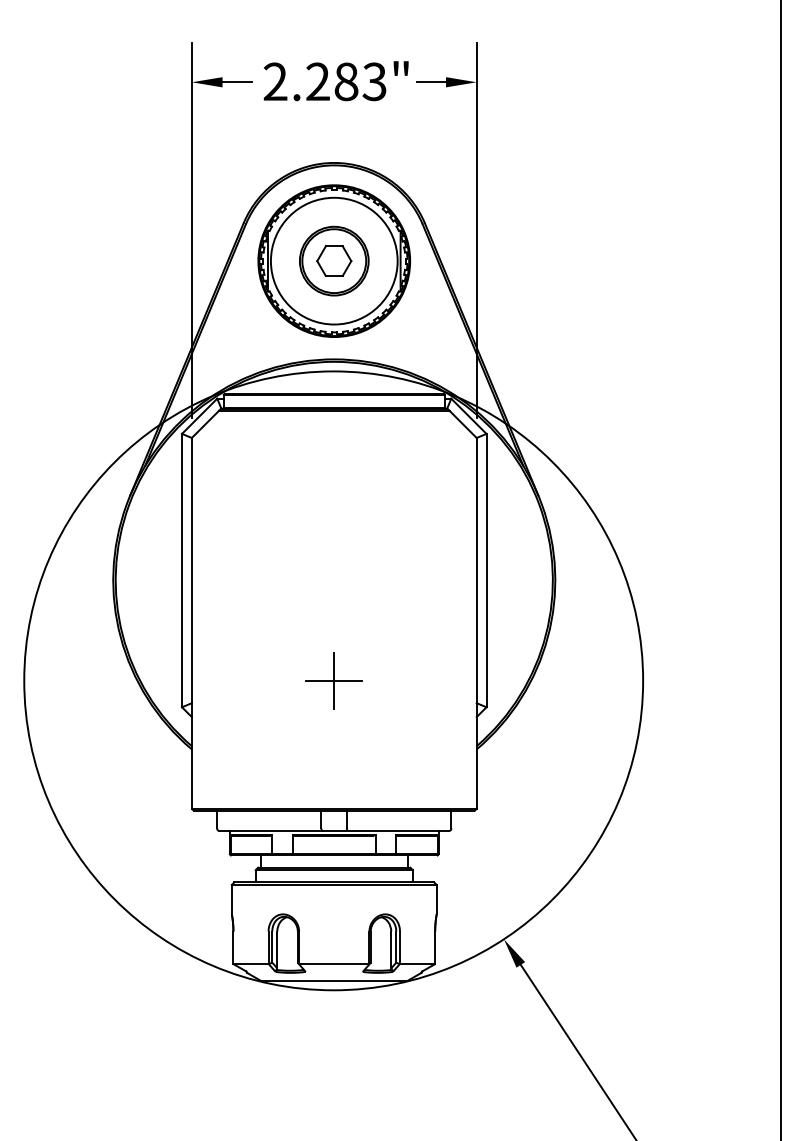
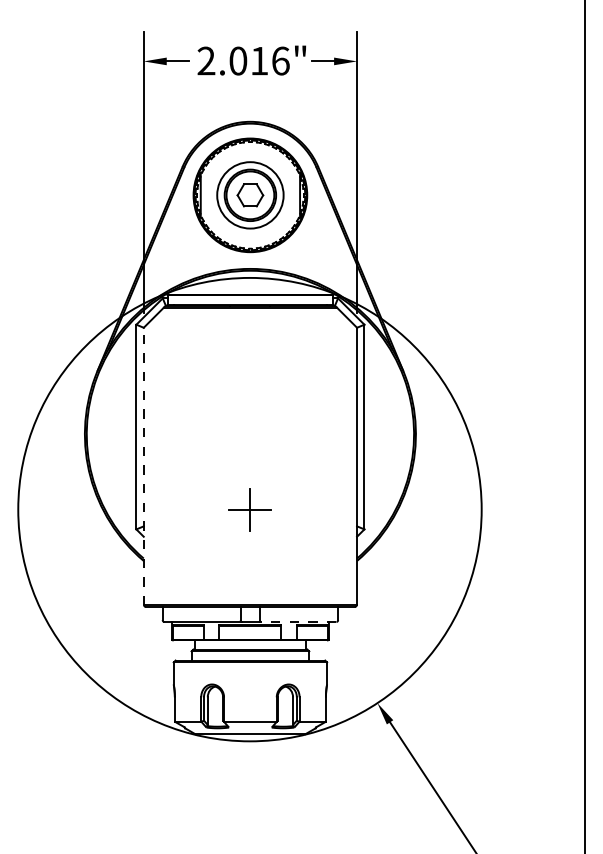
text: (346, 81) -> (259, 60), 2.283" -> 2.016"
circle: (333, 260) -> (249, 194), size x0.7
line: (191, 622) -> (143, 465), solid -> dashed
line: (397, 830) -> (297, 621), solid -> dashed

